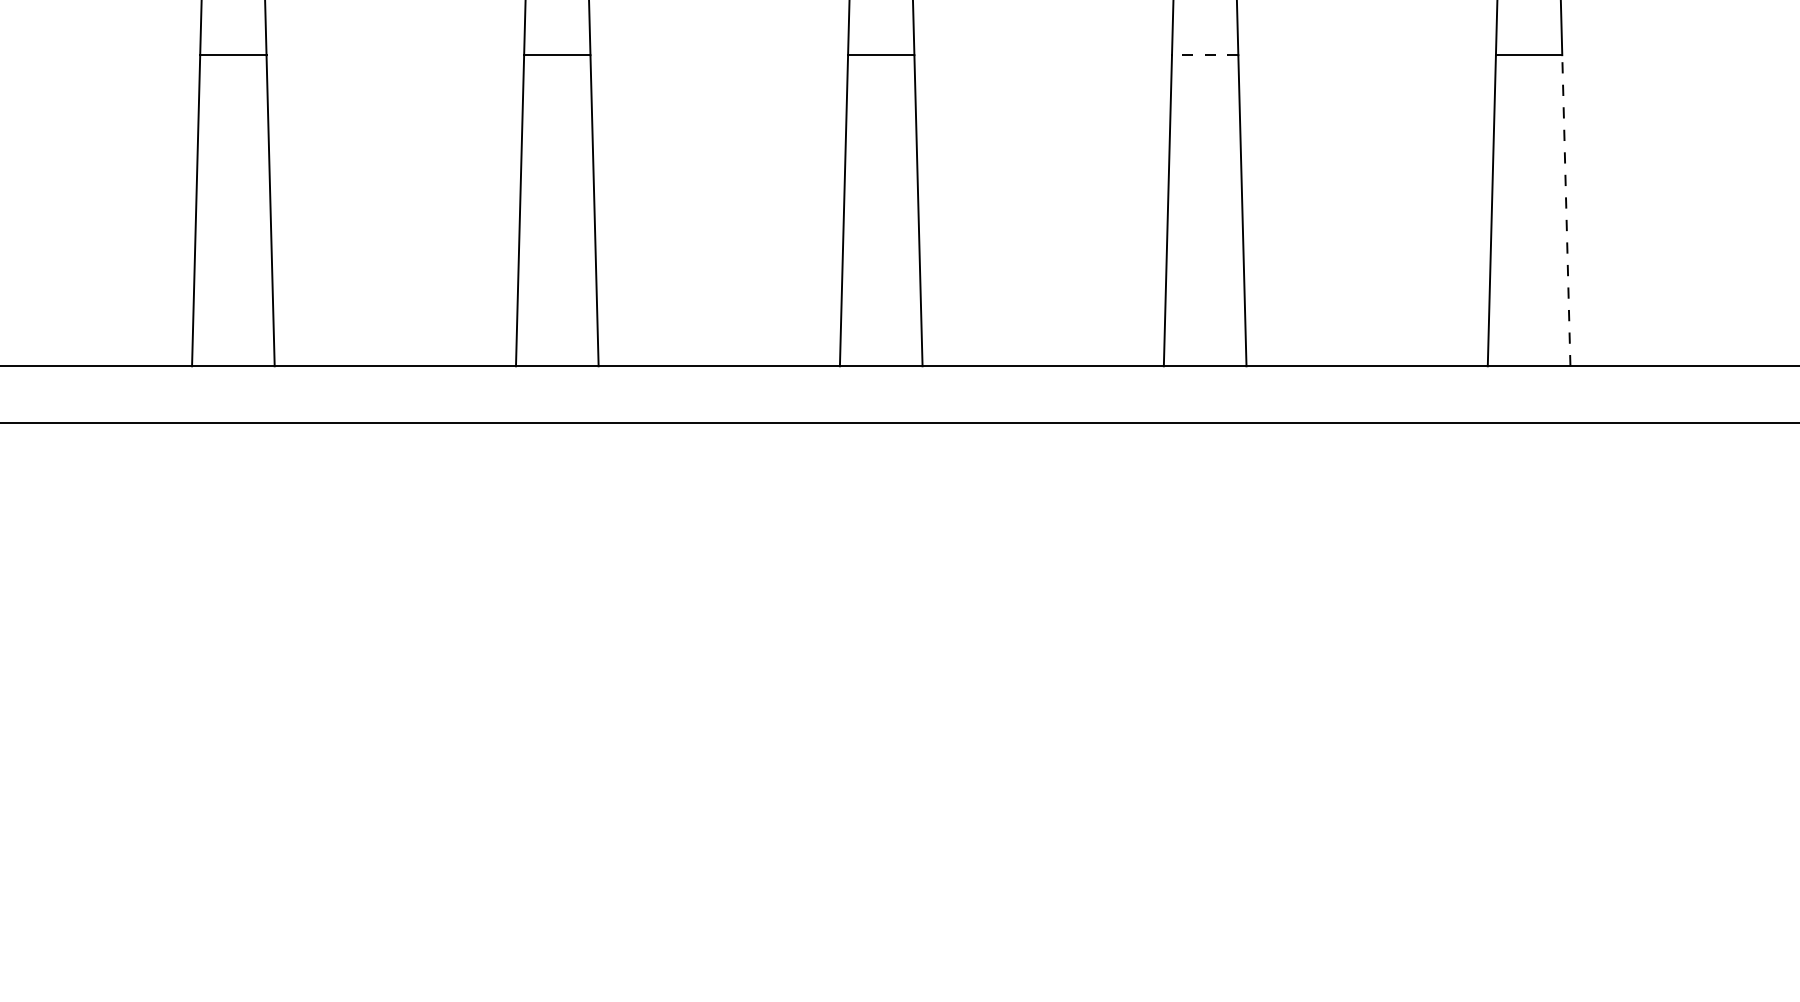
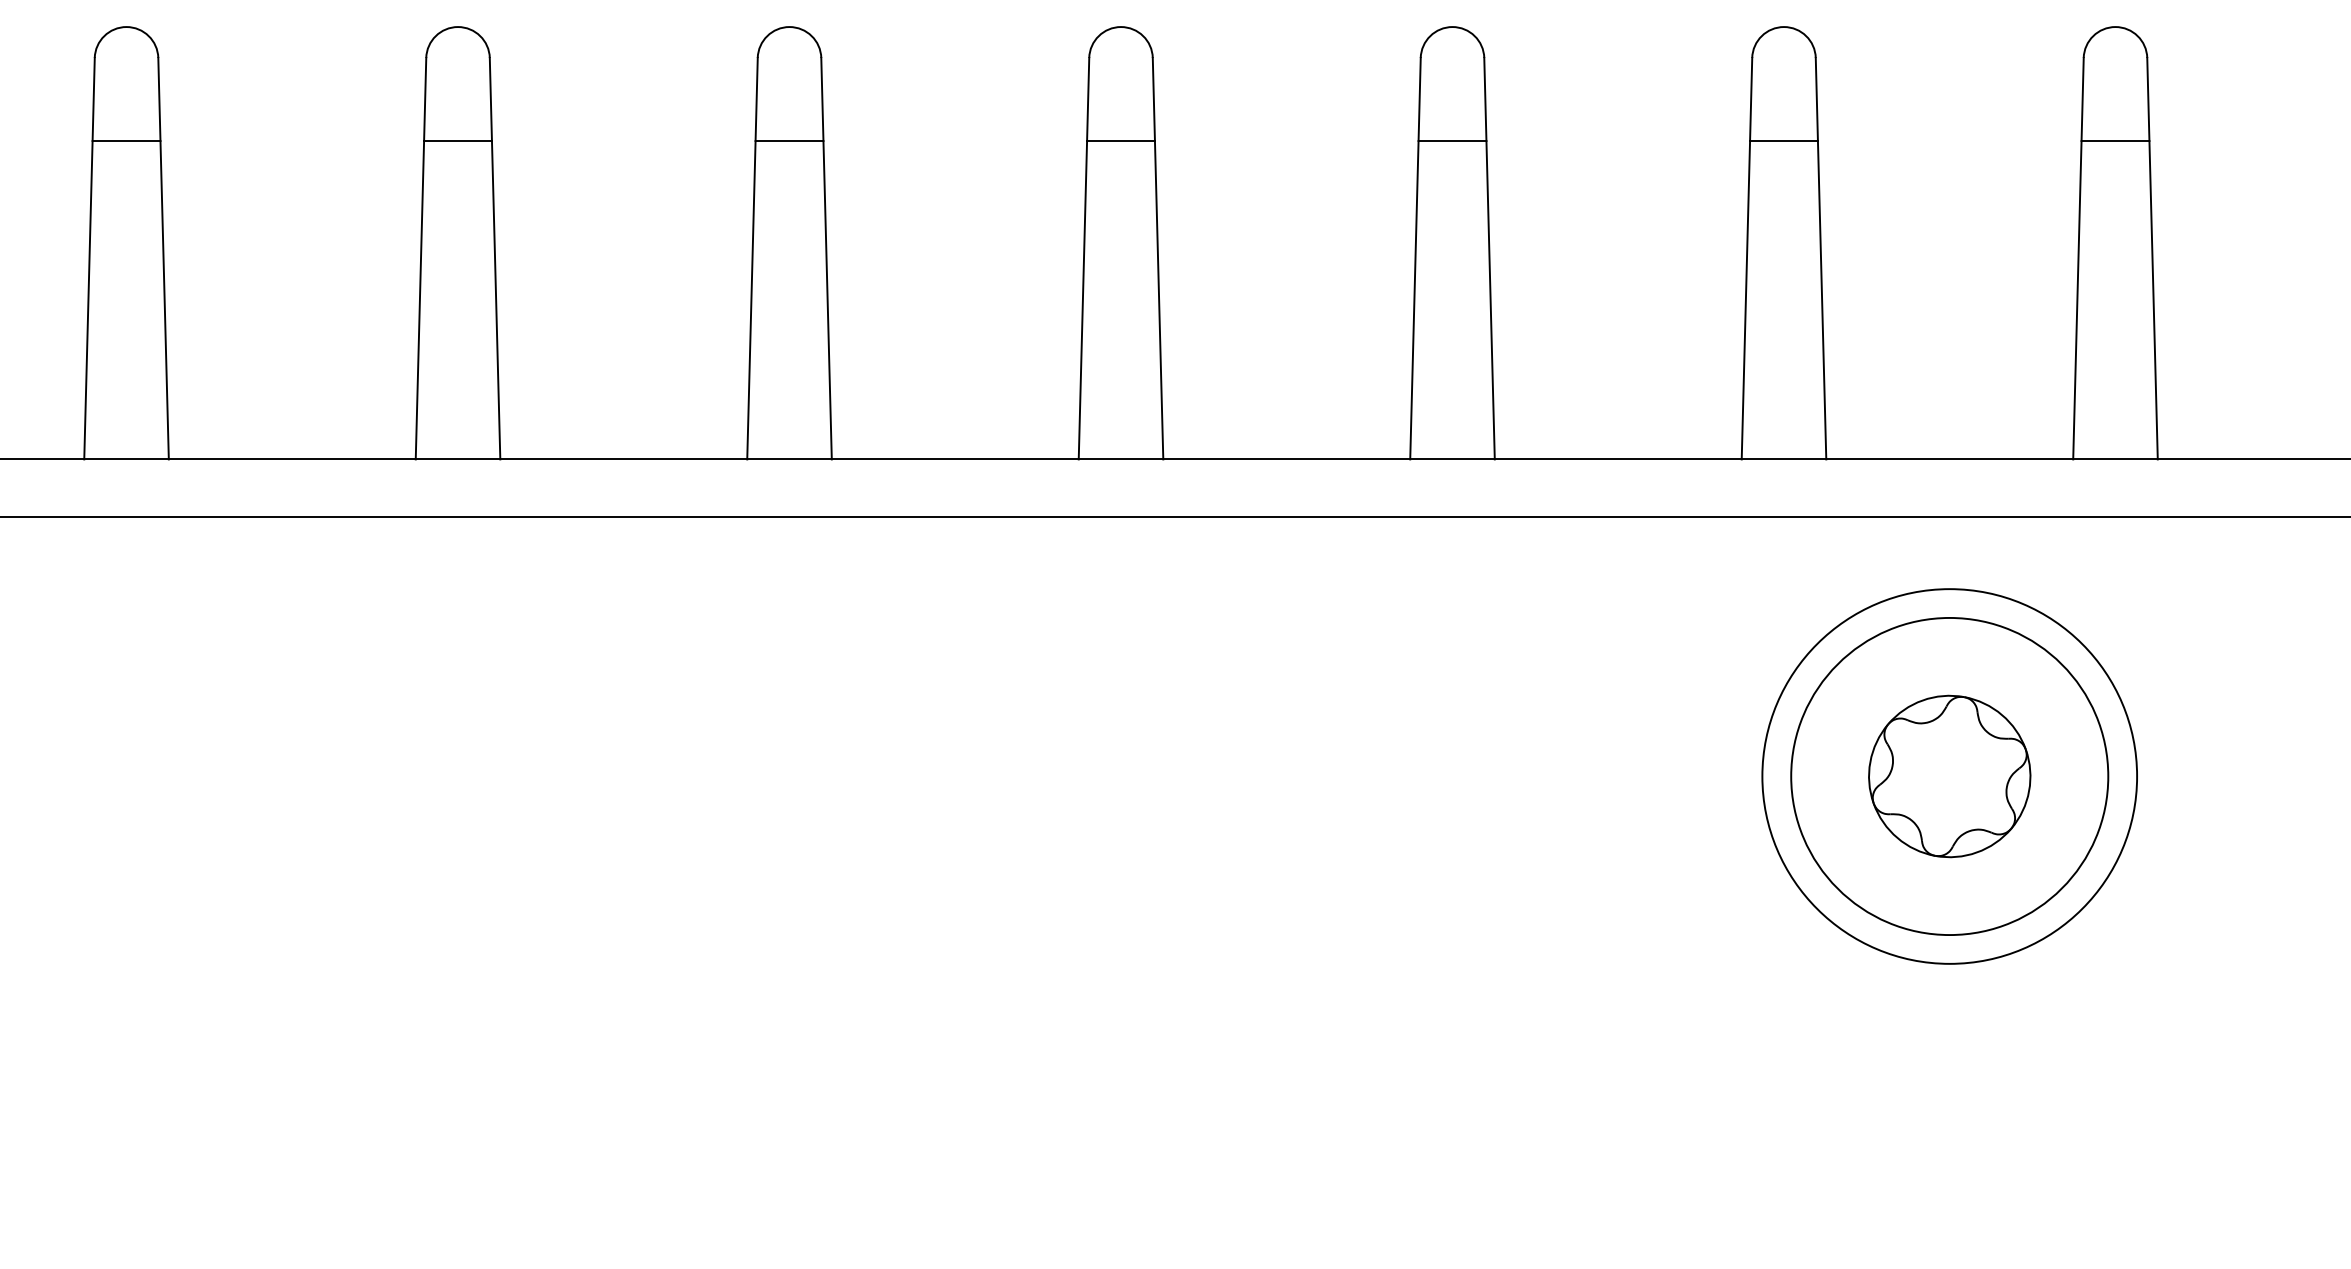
line: (1205, 55) -> (1121, 141), dashed -> solid
line: (1566, 210) -> (1490, 299), dashed -> solid

